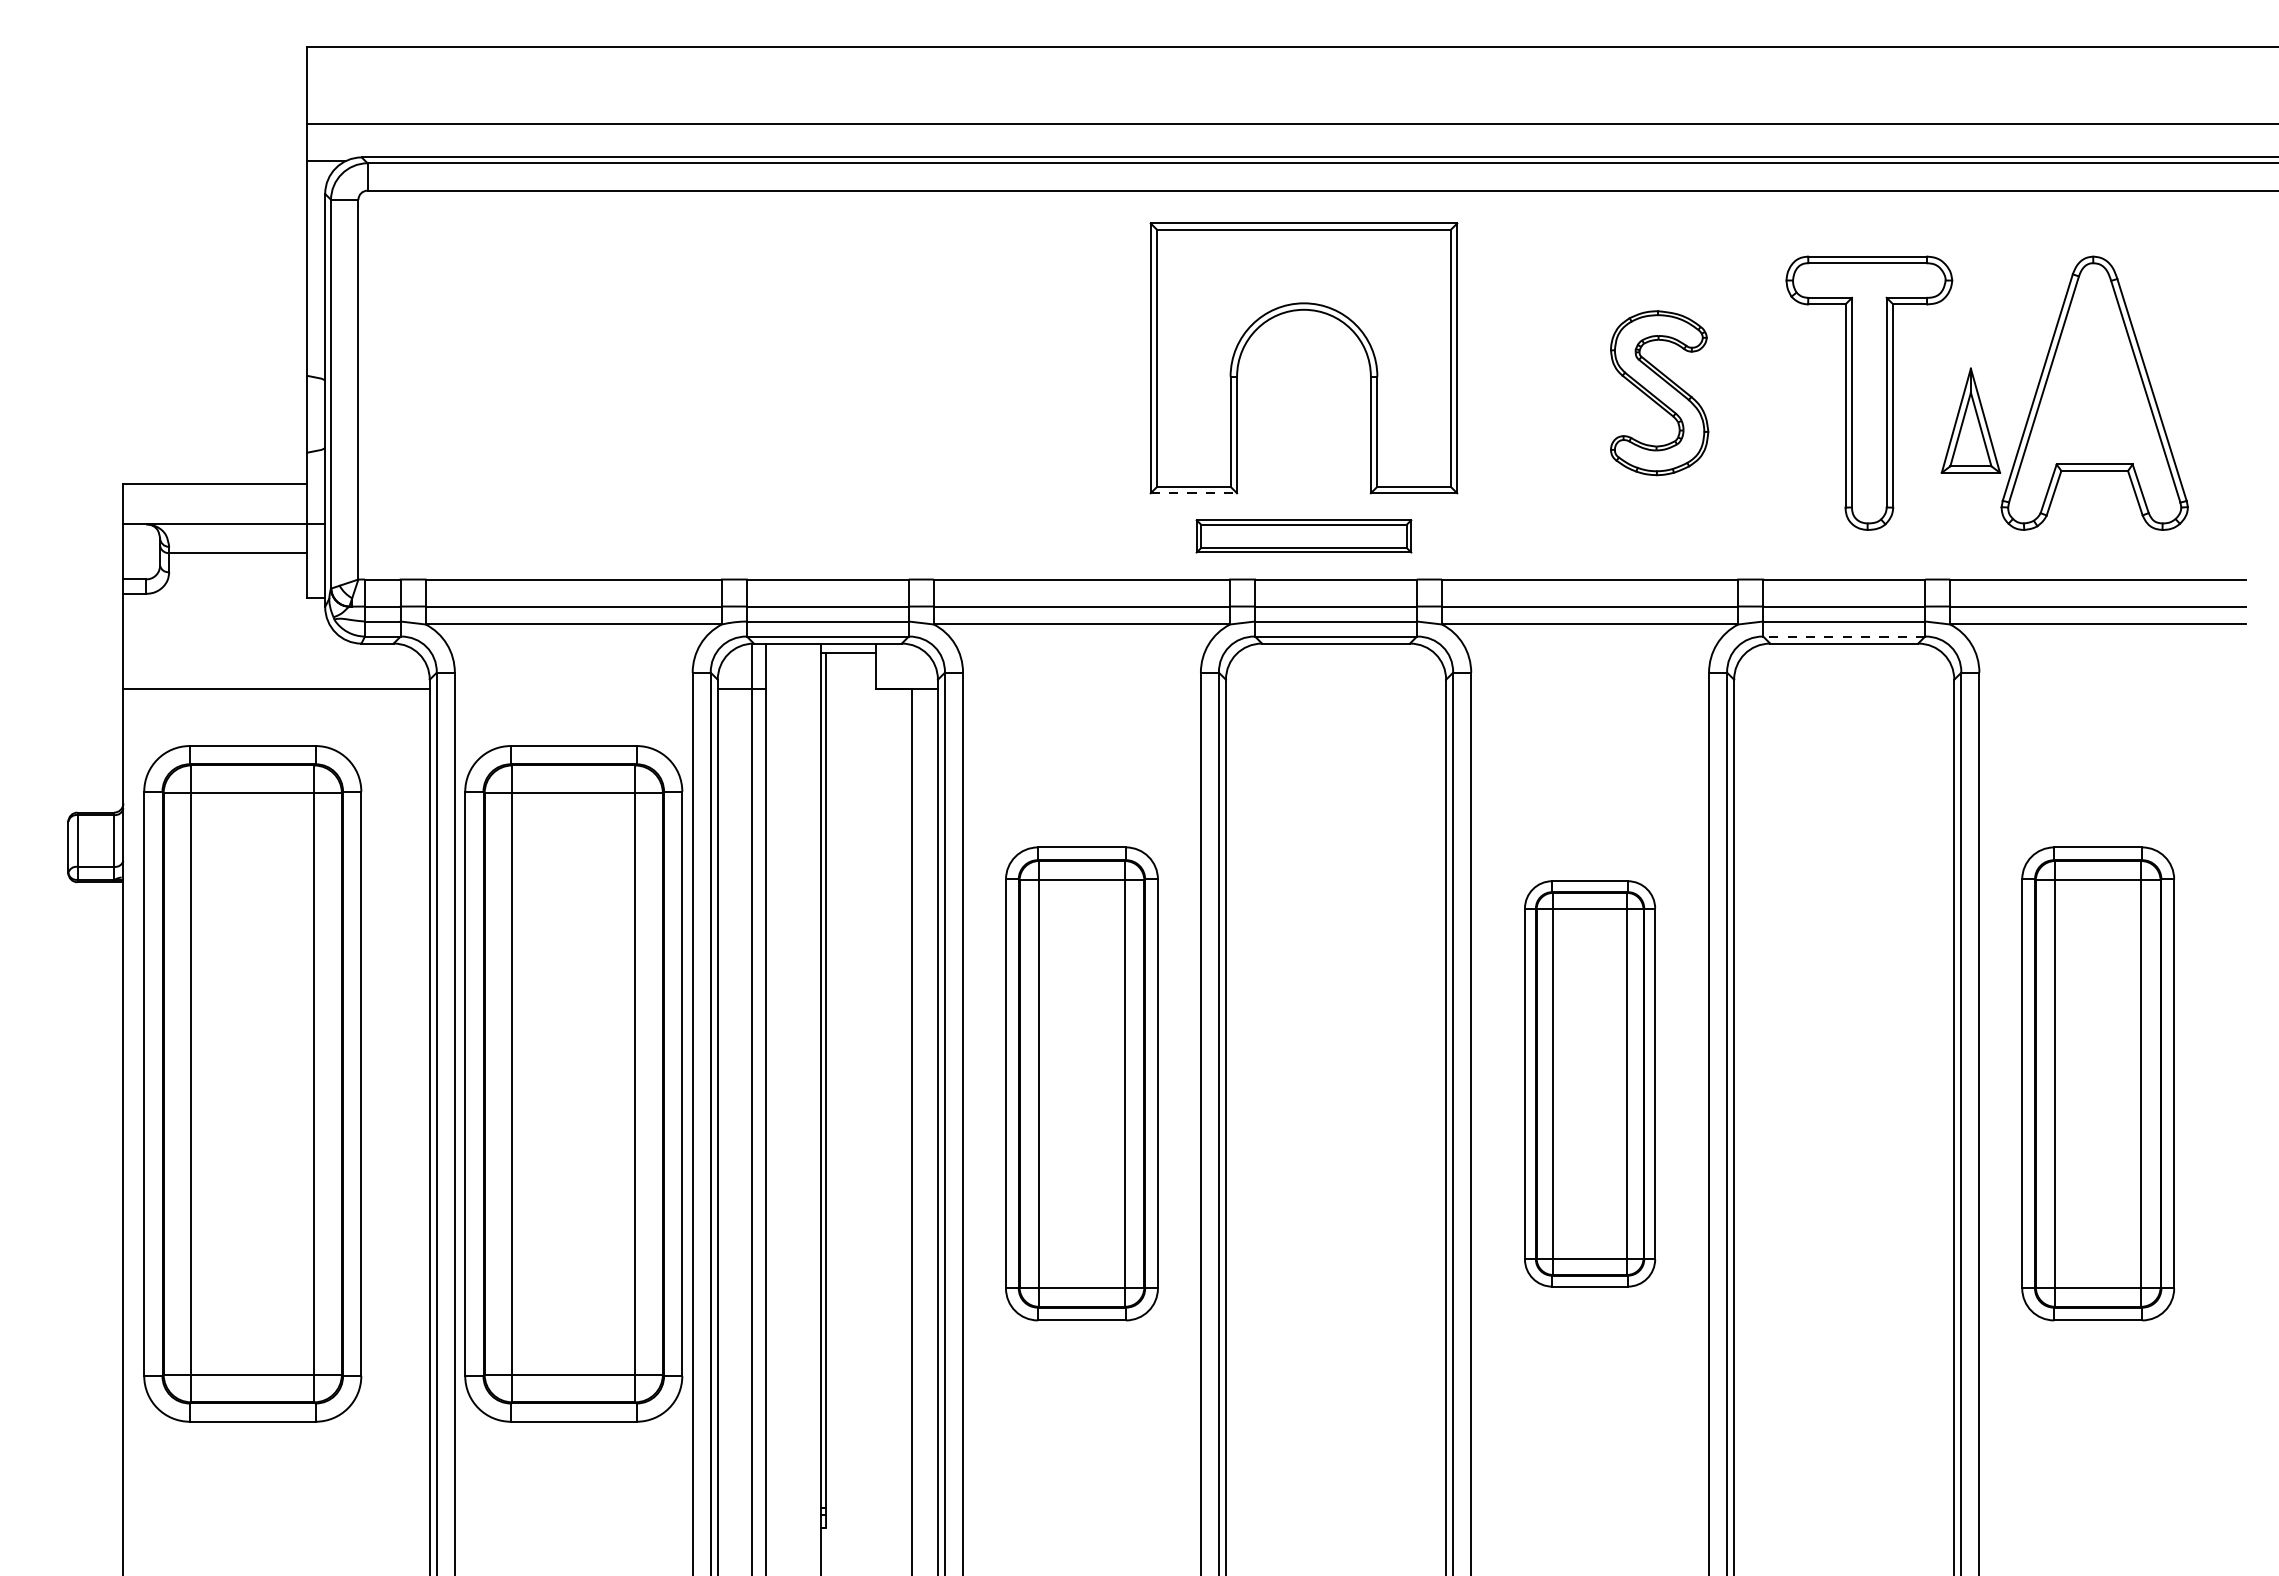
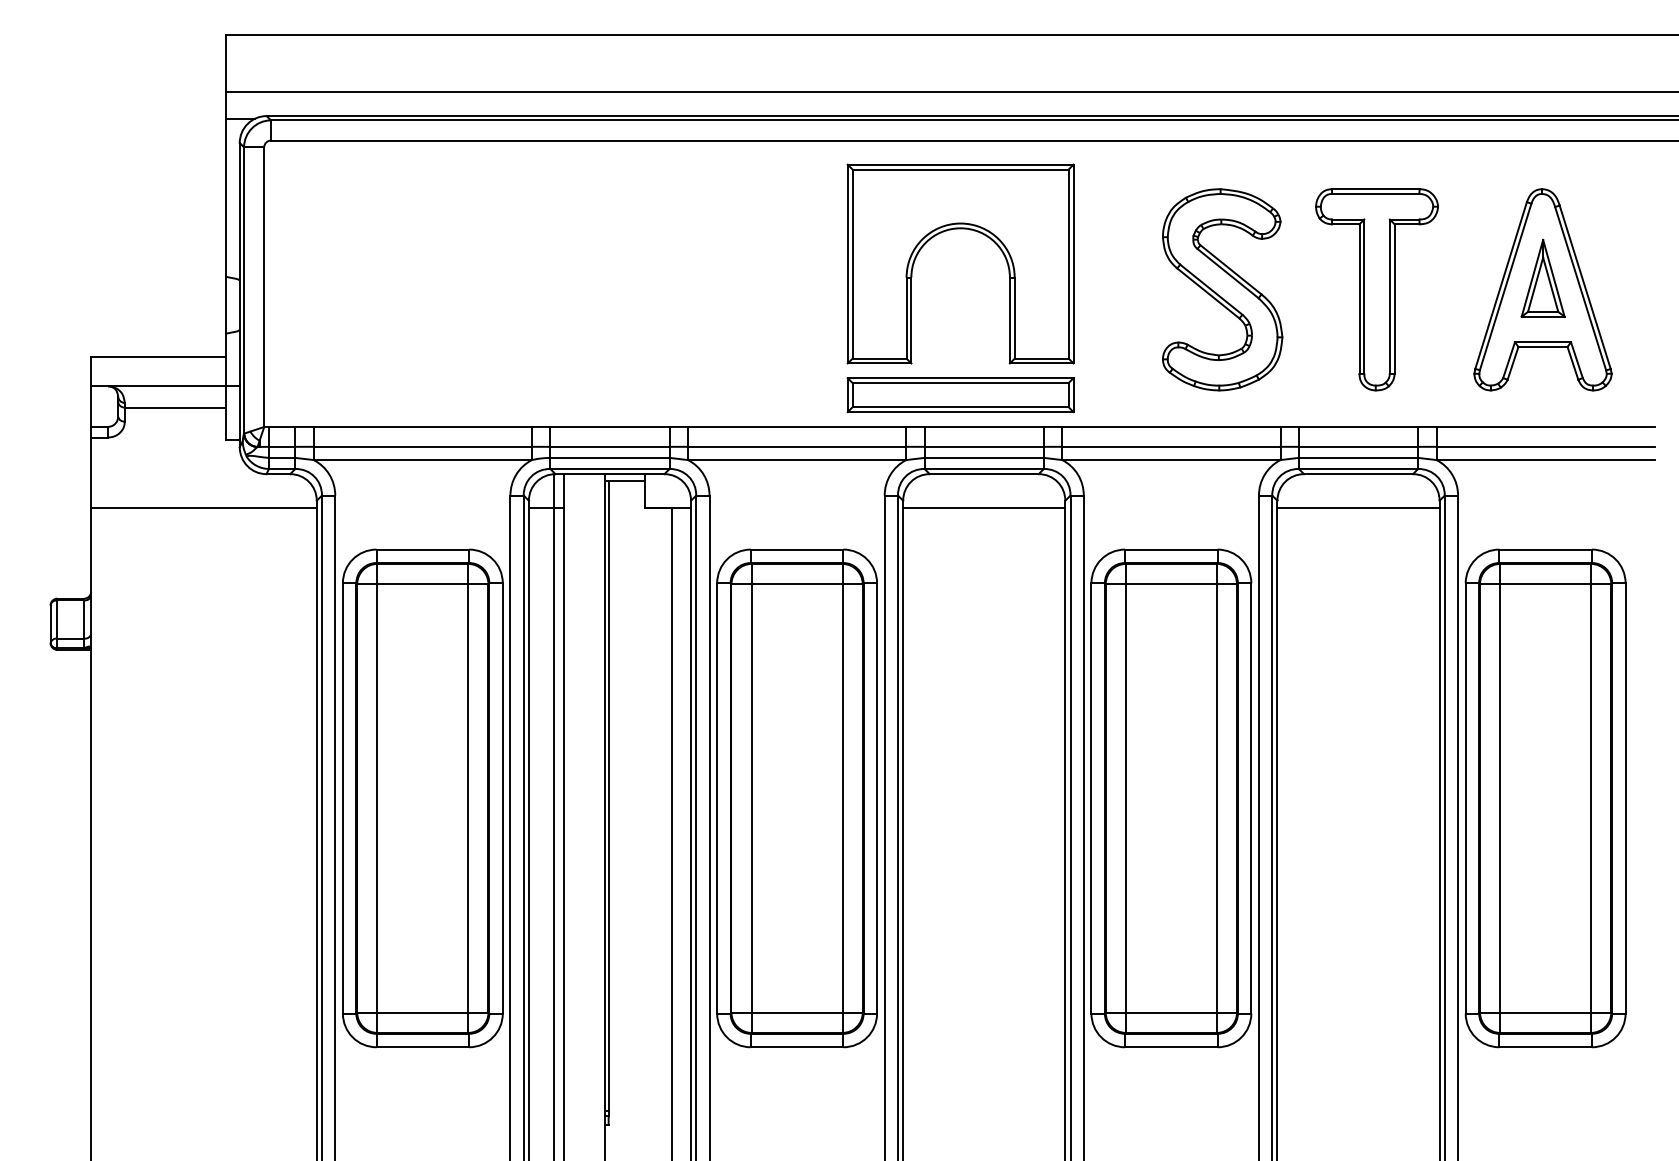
part: (1659, 392) -> (1222, 289), size x1.67
part: (1970, 420) -> (1542, 278), moved
line: (1194, 493) -> (880, 363), dashed -> solid
part: (1303, 536) -> (960, 395), size x1.43
line: (1844, 636) -> (1358, 468), dashed -> solid
line: (1335, 689) -> (983, 507), added
line: (1844, 689) -> (1358, 507), added
part: (252, 1083) -> (186, 798), removed
part: (1081, 1083) -> (796, 798), size x1.43
part: (1589, 1083) -> (1170, 798), size x1.67
part: (2097, 1083) -> (1545, 798), size x1.43

